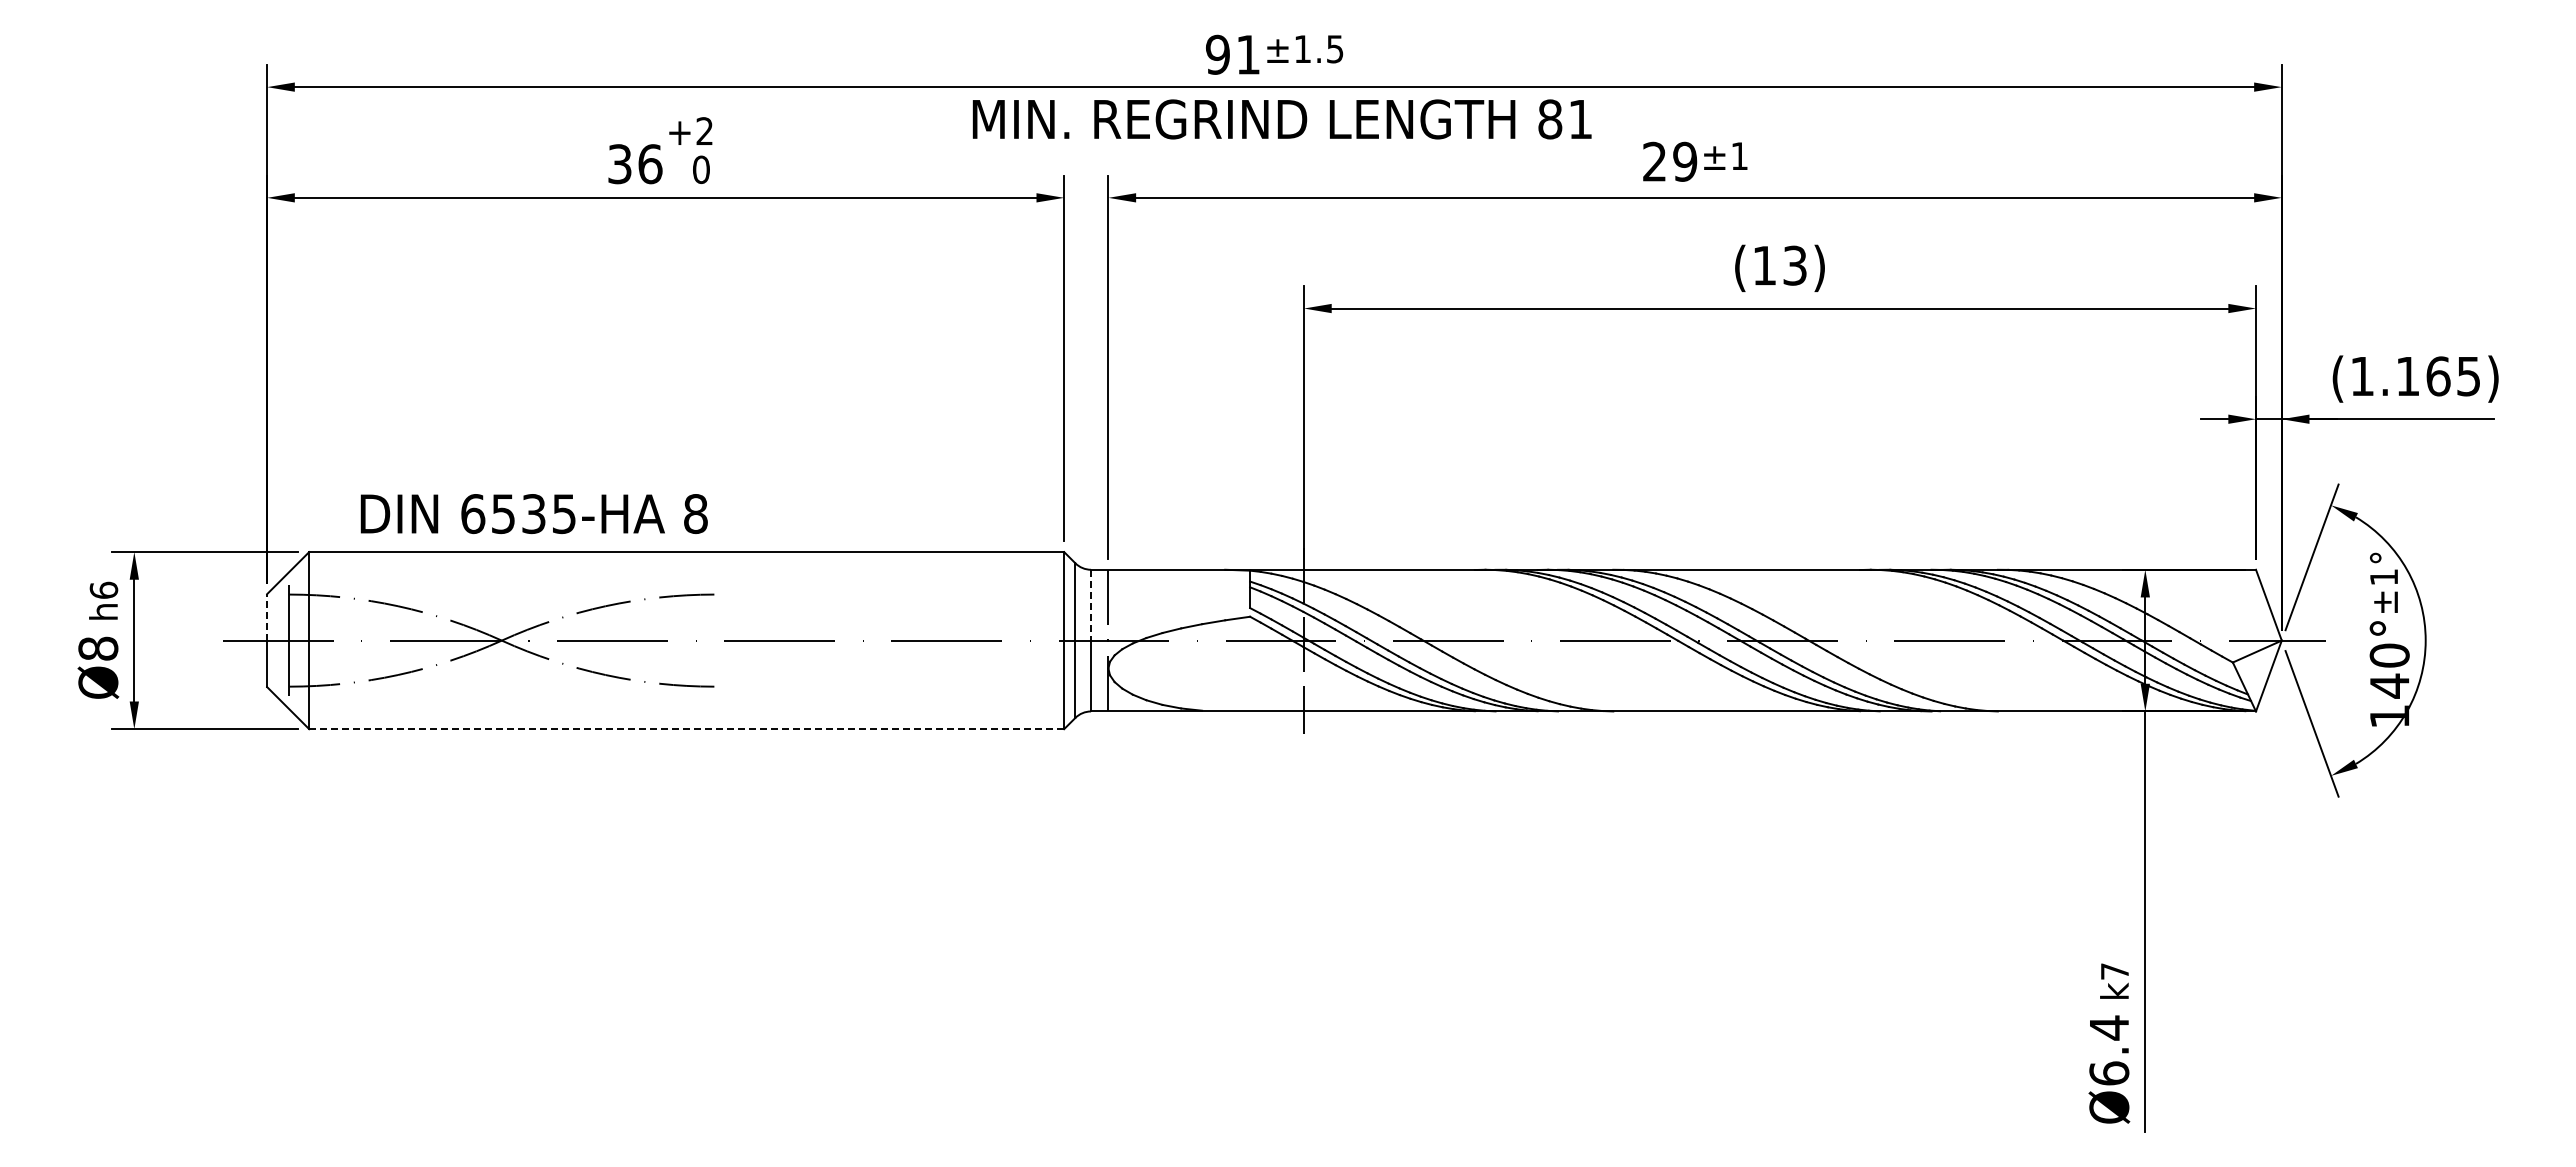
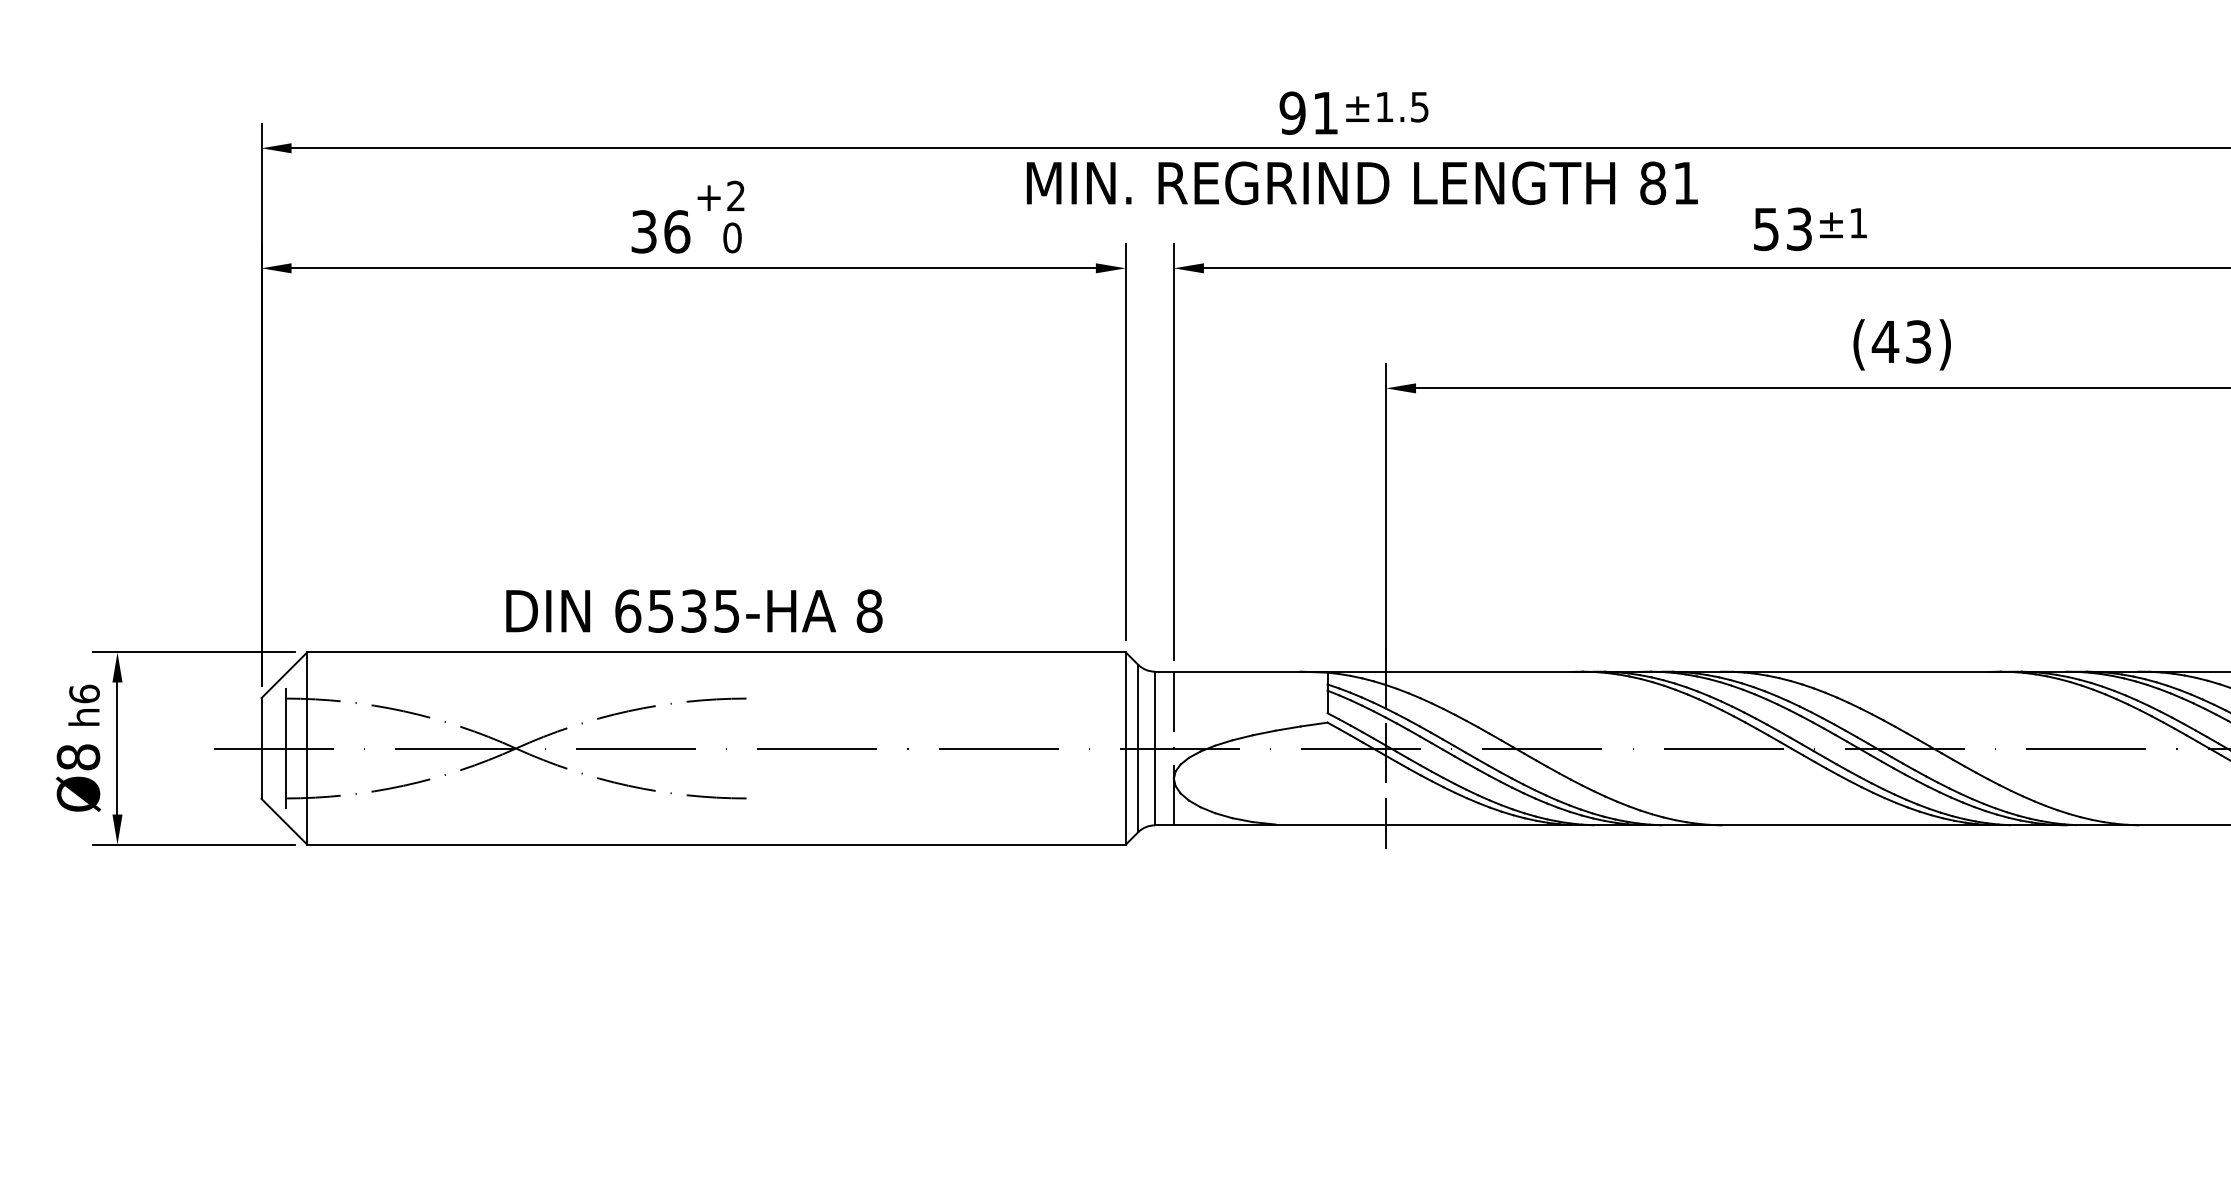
text: (1670, 161) -> (1783, 228), 29 -> 53
text: (1764, 265) -> (1885, 341), (13) -> (43)
text: (533, 514) -> (693, 611), moved
line: (1091, 605) -> (1155, 710), dashed -> solid
line: (267, 616) -> (261, 722), dashed -> solid
line: (687, 729) -> (717, 844), dashed -> solid

